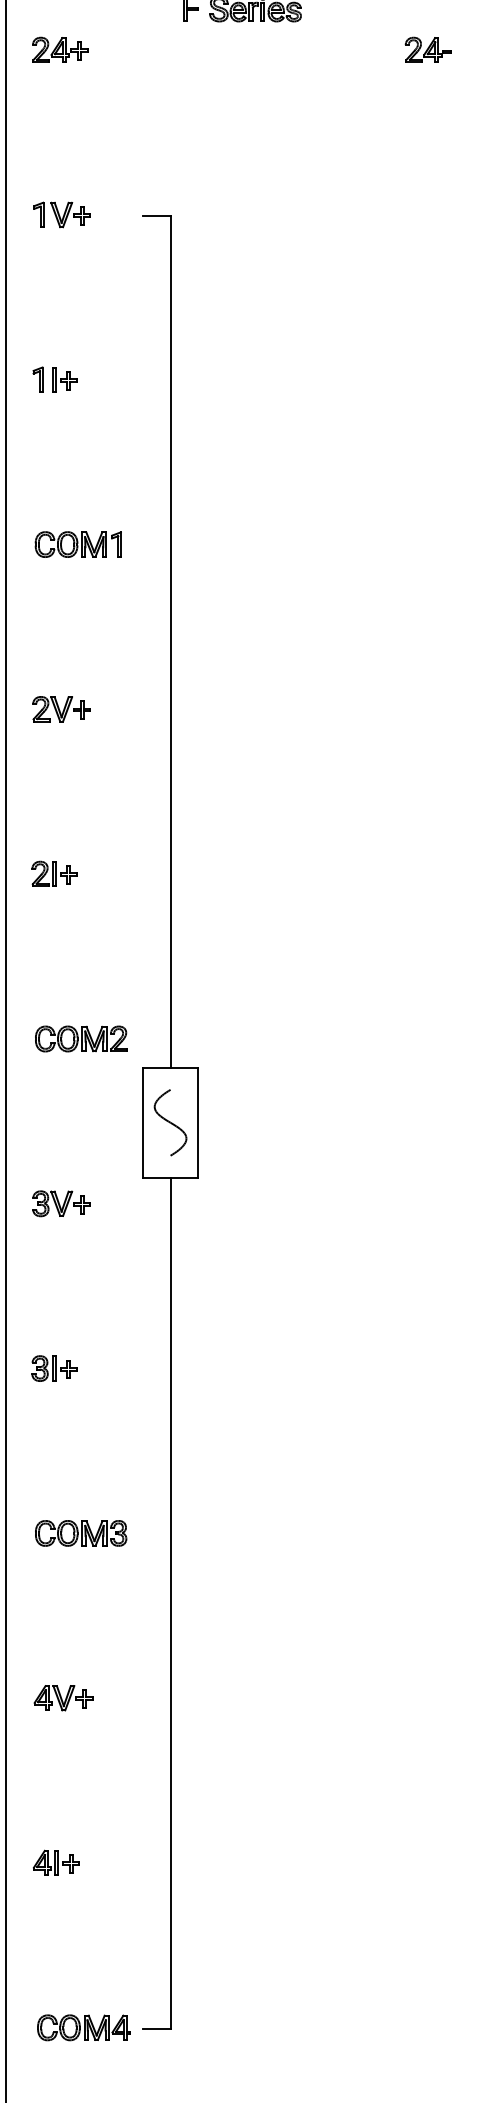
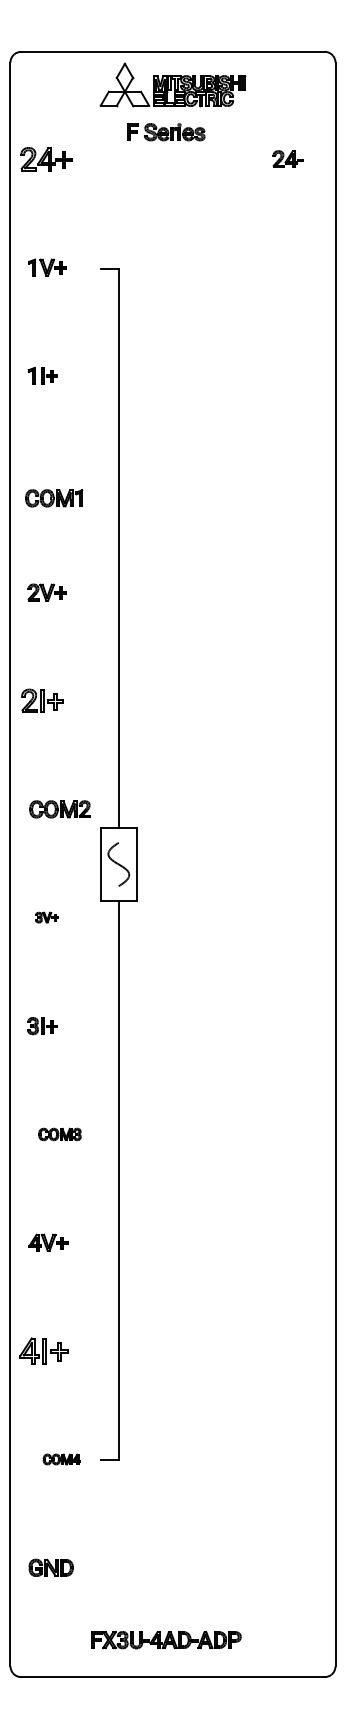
part: (59, 48) -> (45, 158), size x1.4
part: (78, 544) -> (54, 498), moved
part: (54, 873) -> (42, 700), size x1.4
part: (60, 1203) -> (46, 917), size x0.6
part: (80, 1533) -> (59, 1134), size x0.7
part: (56, 1861) -> (43, 1350), size x1.6
part: (83, 2027) -> (61, 1459), size x0.6

